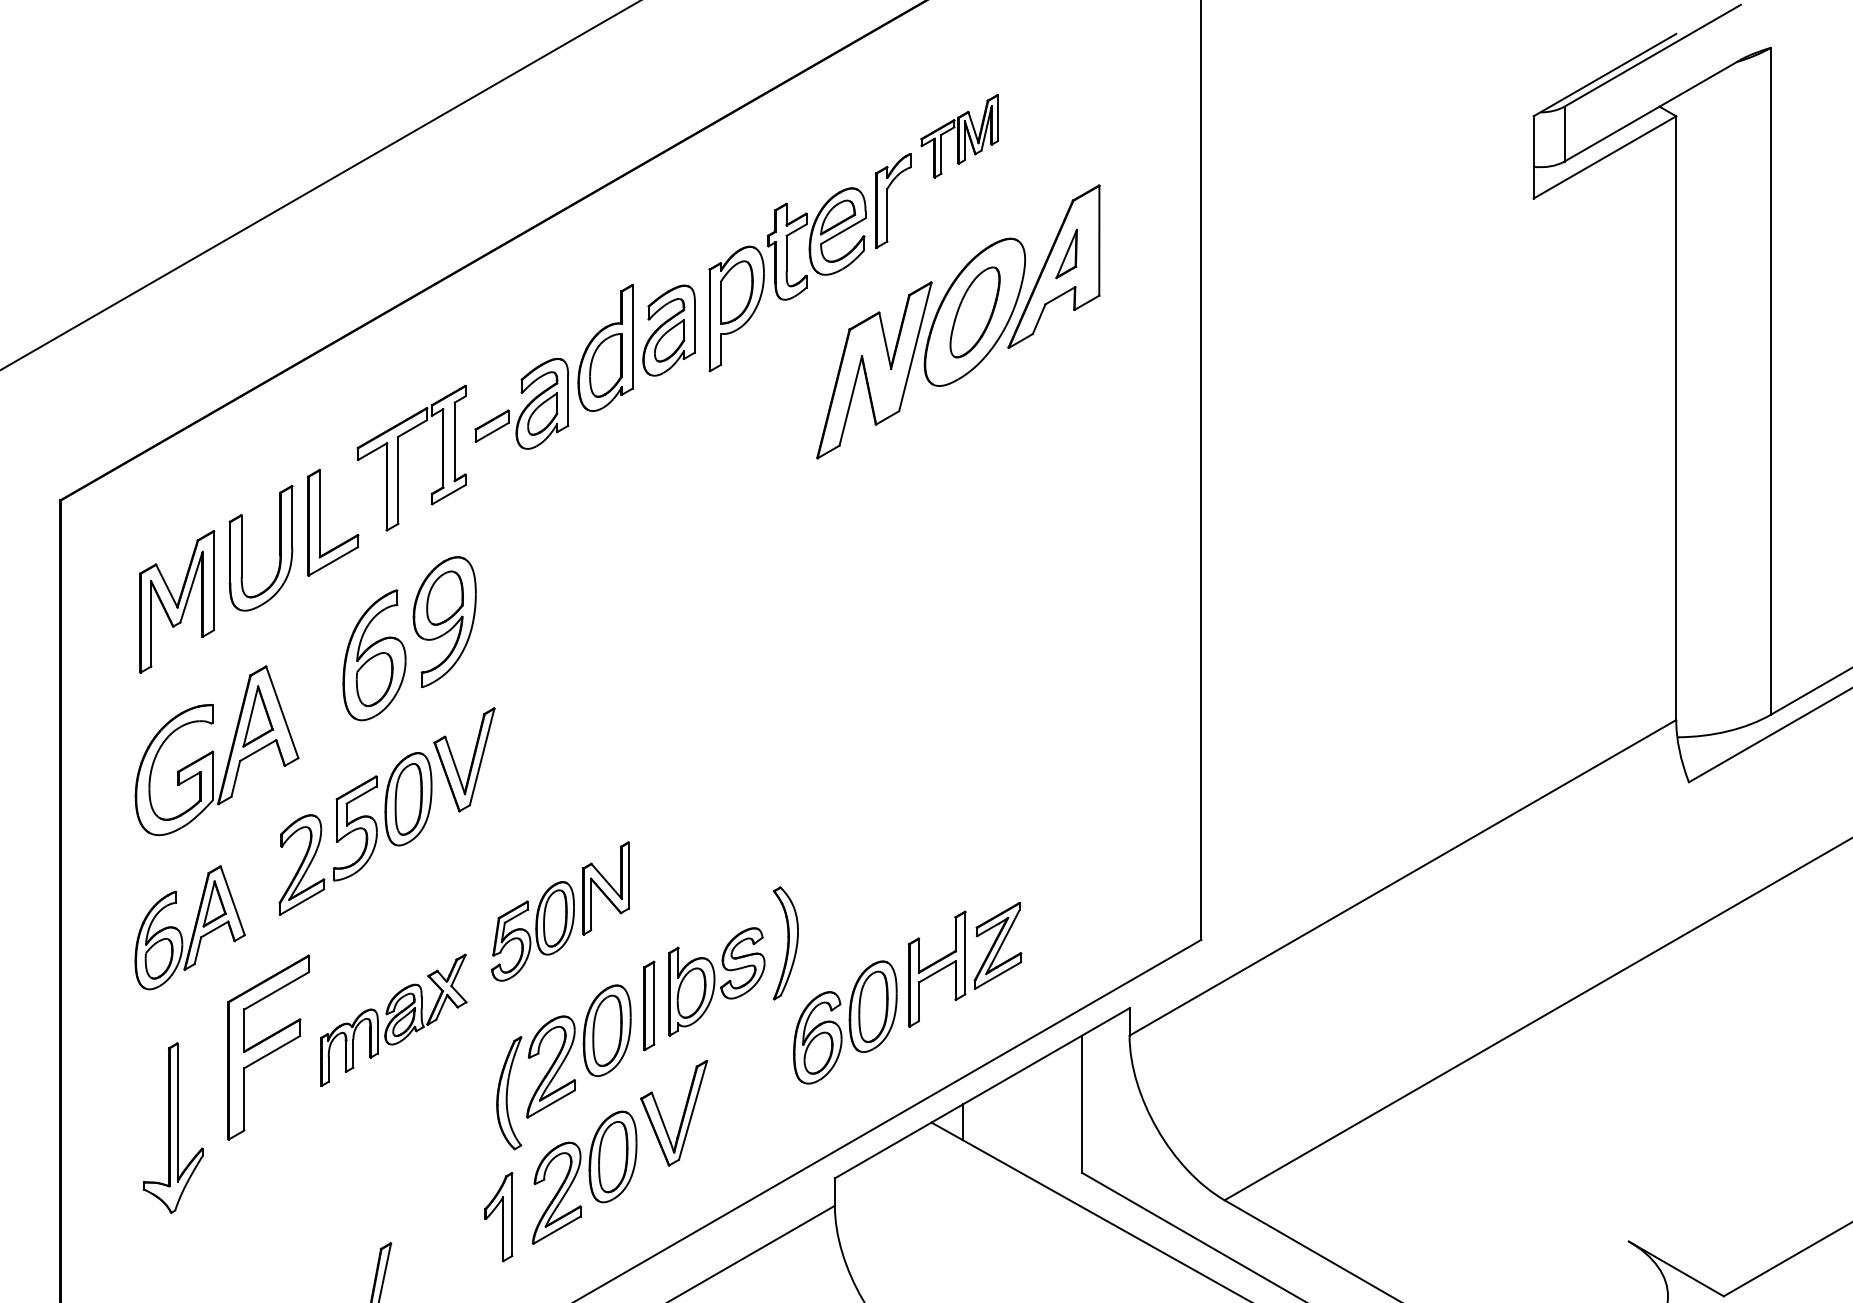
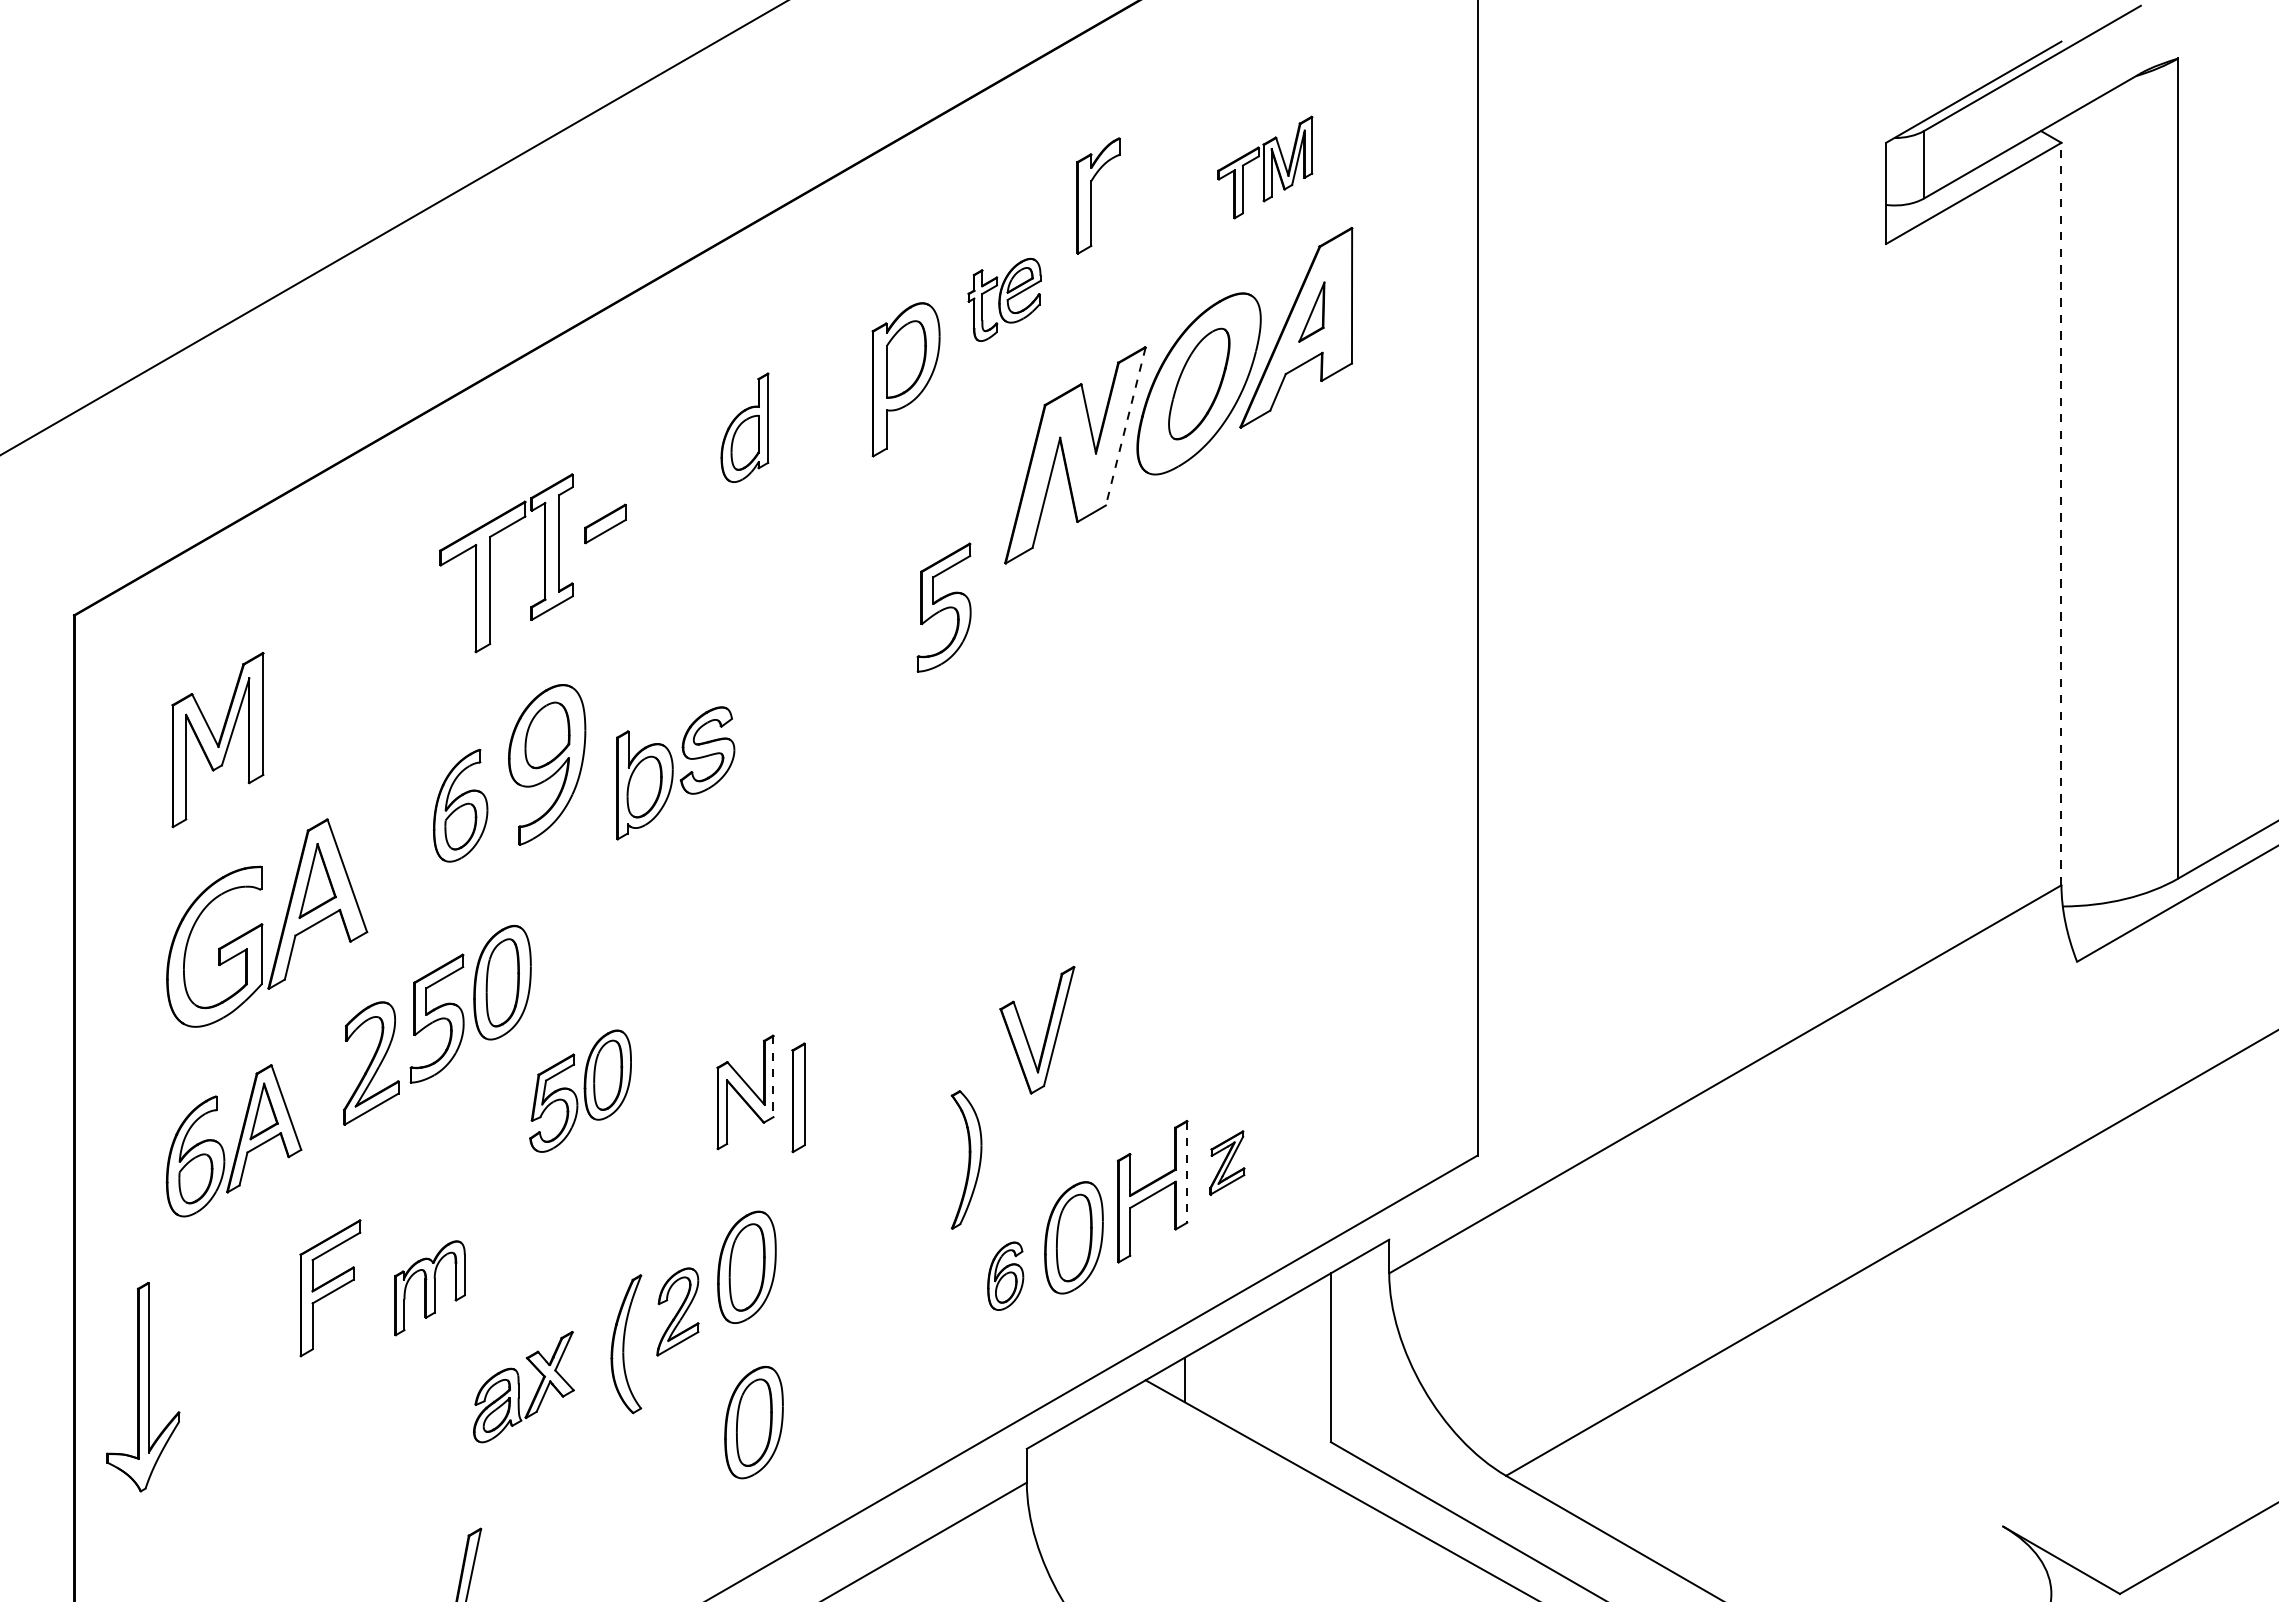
part: (959, 136) -> (1265, 167), moved
part: (887, 200) -> (1091, 195), moved
part: (816, 243) -> (1004, 299), size x0.6
part: (668, 330) -> (822, 406), removed
part: (605, 347) -> (744, 427), size x0.7
line: (915, 347) -> (1125, 427), solid -> dashed
part: (541, 403) -> (666, 496), removed
line: (1676, 417) -> (2061, 513), solid -> dashed
part: (767, 494) -> (943, 607), added
part: (320, 522) -> (394, 642), removed
part: (241, 547) -> (297, 673), removed
part: (374, 655) -> (460, 805), size x0.7
part: (471, 760) -> (1046, 1030), moved
line: (628, 875) -> (773, 1076), solid -> dashed
part: (532, 930) -> (580, 1090), moved
part: (997, 945) -> (1226, 1162), size x0.6
line: (965, 953) -> (1187, 1172), solid -> dashed
part: (716, 982) -> (675, 773), moved
part: (425, 999) -> (523, 1387), moved
part: (649, 1005) -> (798, 1097), moved
part: (817, 1038) -> (1005, 1276), size x0.6
part: (268, 1047) -> (330, 1288), size x0.6
part: (550, 1066) -> (677, 1311), size x0.7
part: (682, 1115) -> (839, 1371), removed
part: (173, 1128) -> (143, 1387), moved
part: (556, 1193) -> (684, 1467), removed
part: (498, 1217) -> (613, 1496), removed

